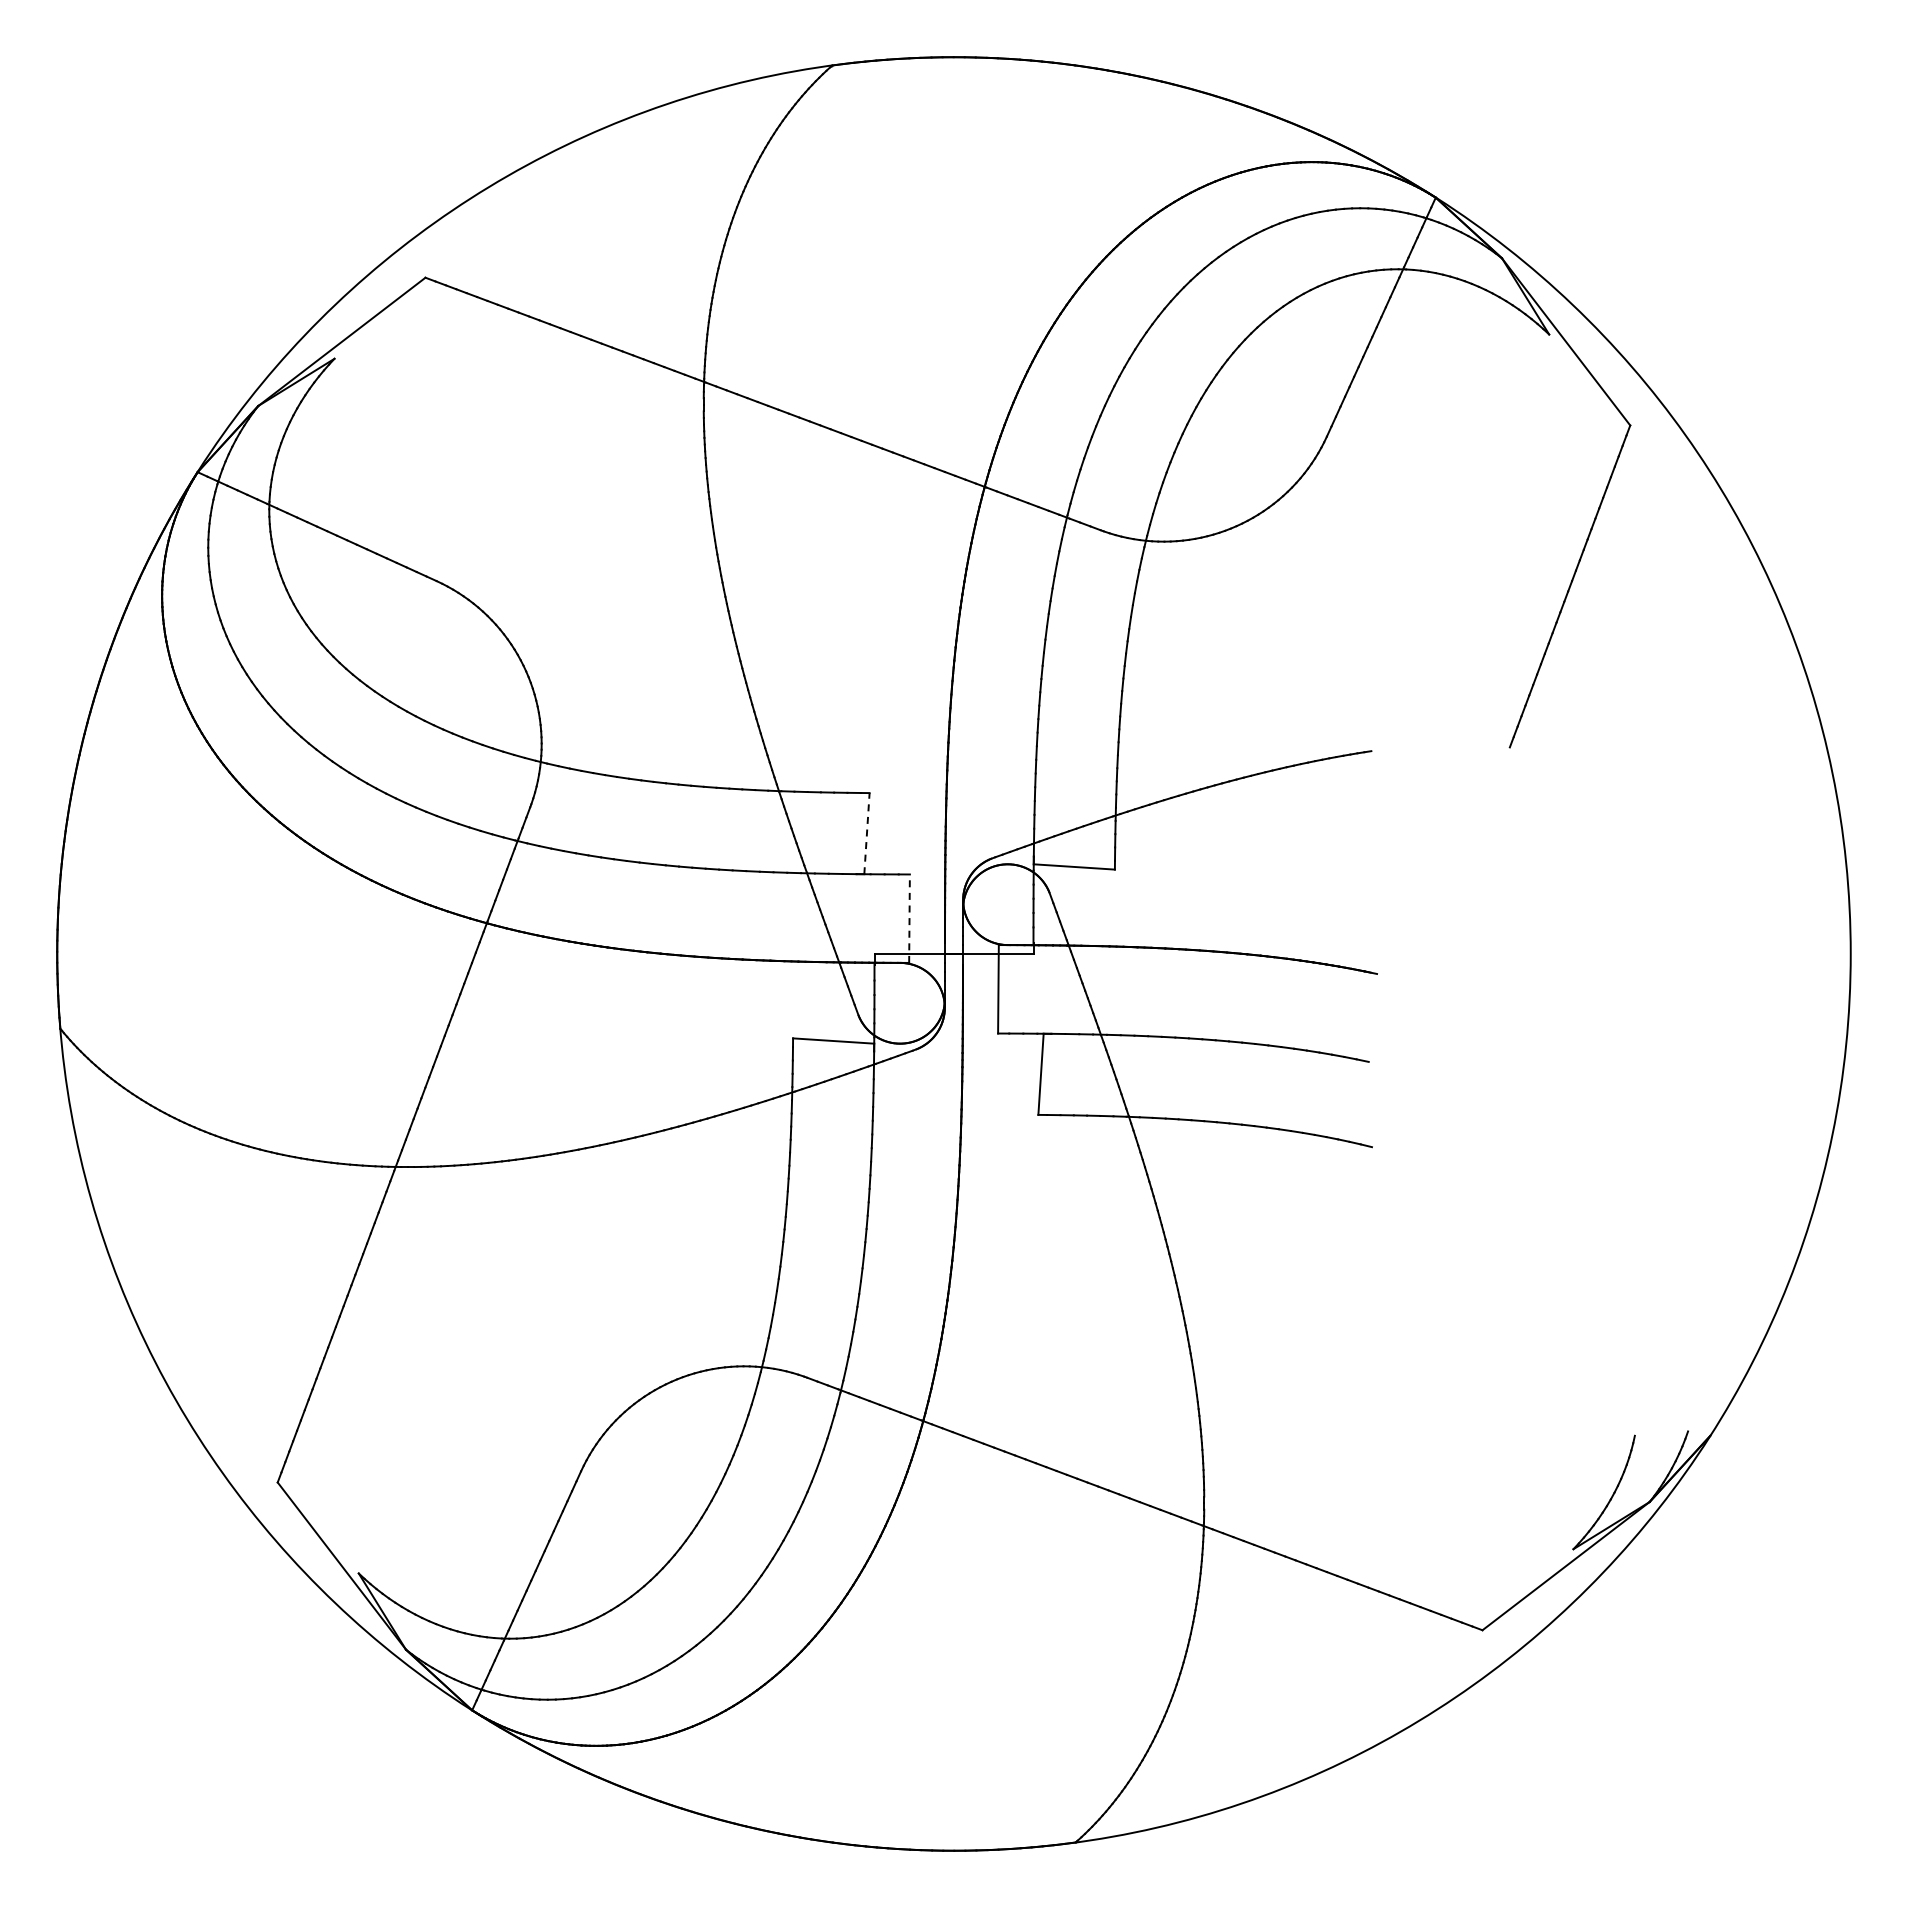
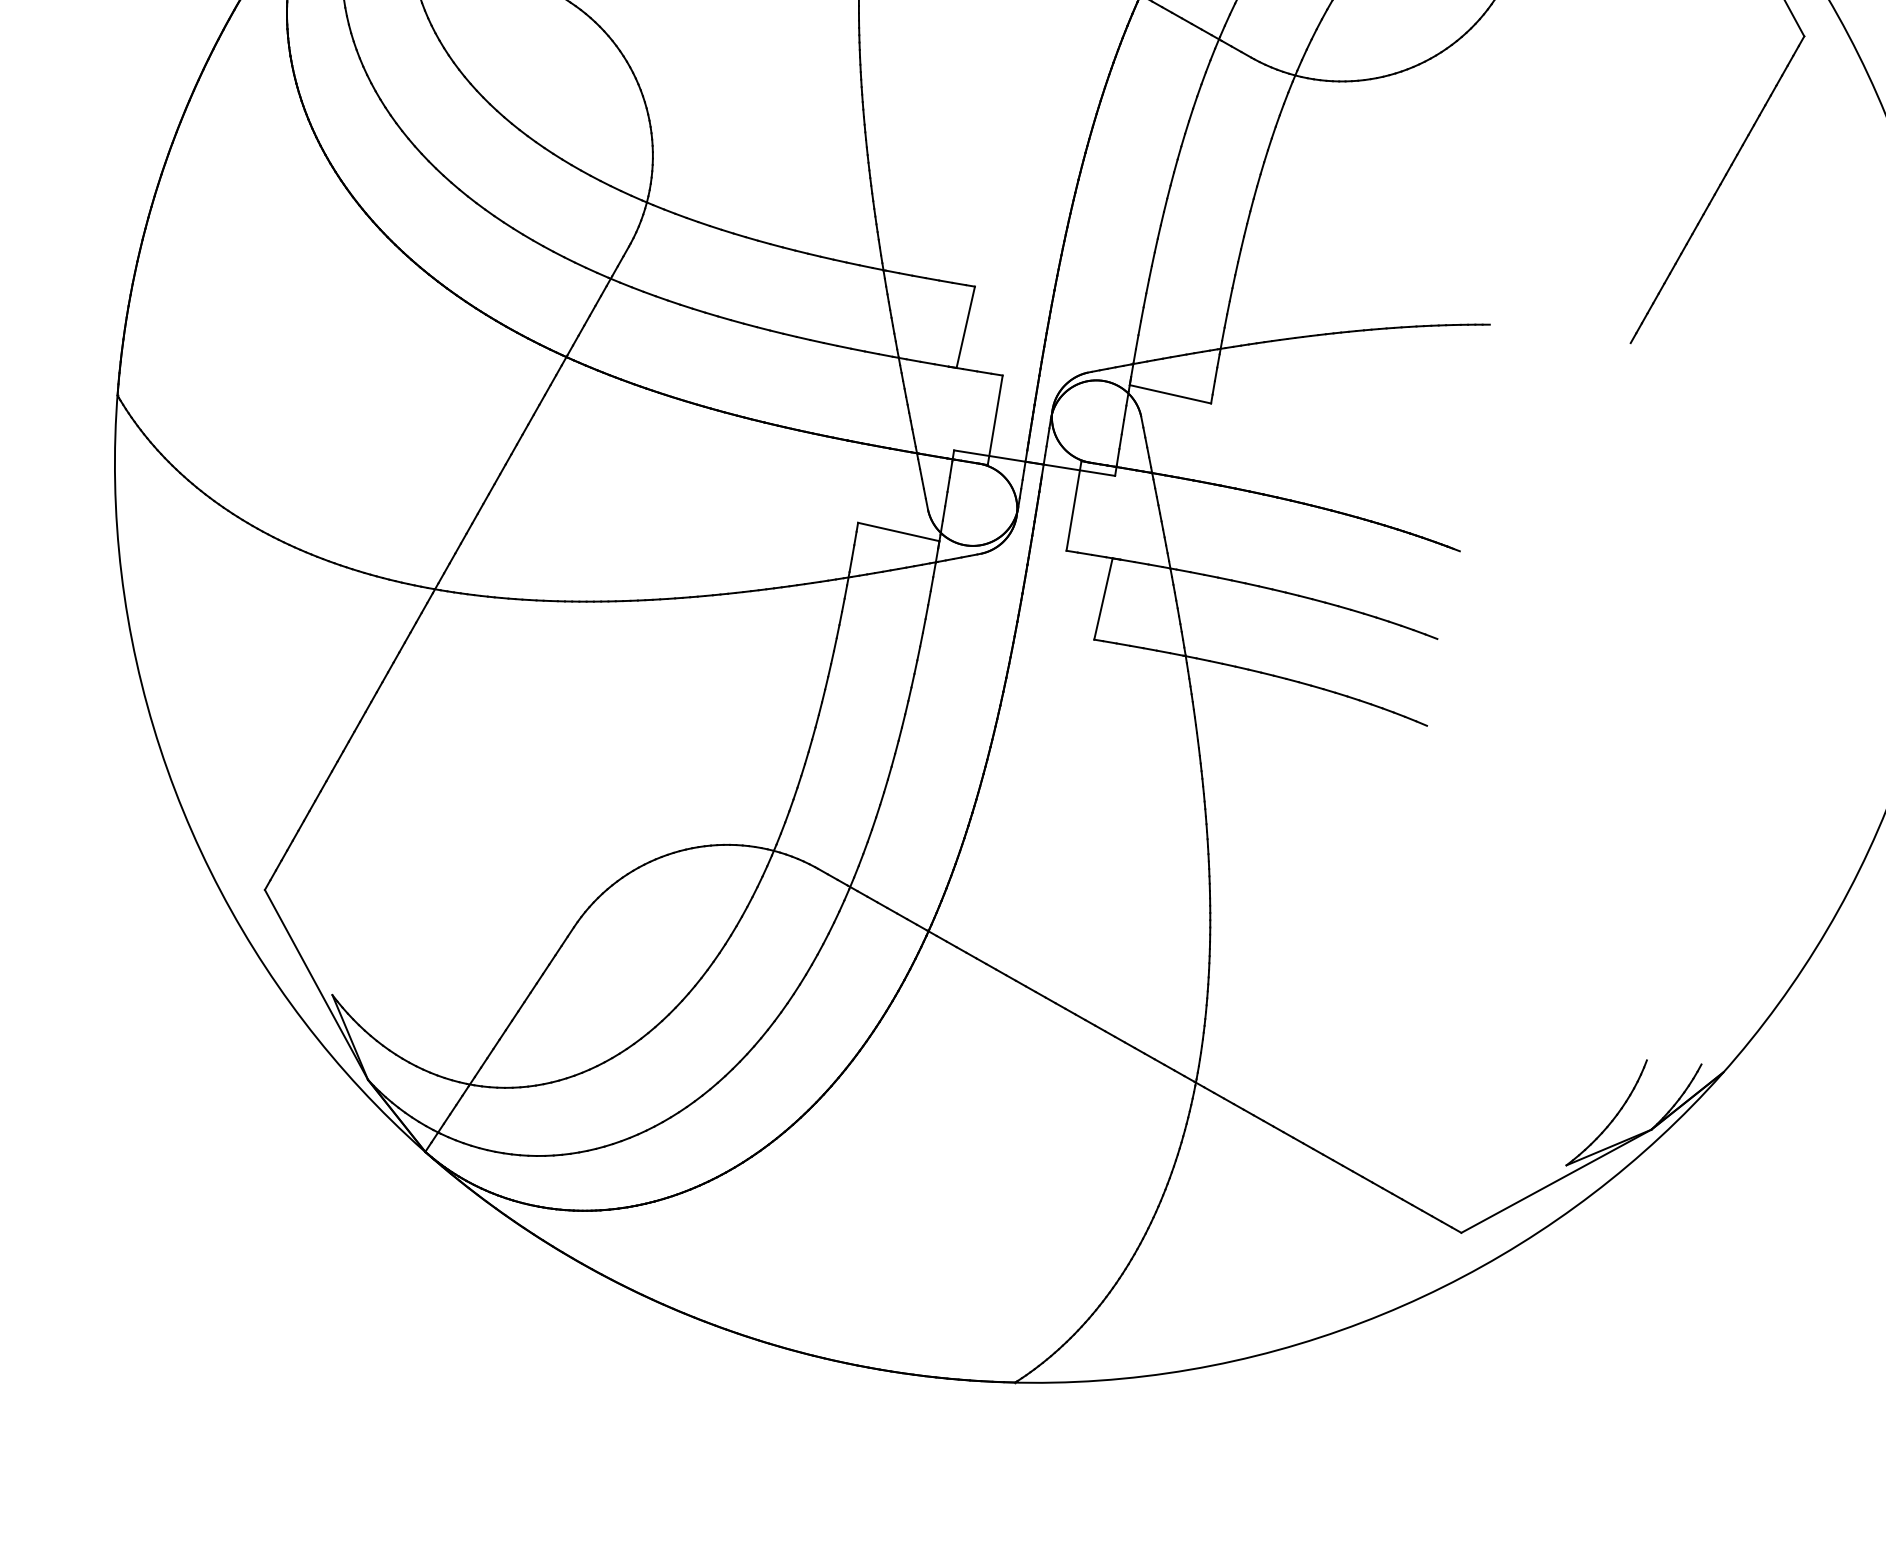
line: (866, 833) -> (965, 327), dashed -> solid
line: (909, 918) -> (995, 420), dashed -> solid

